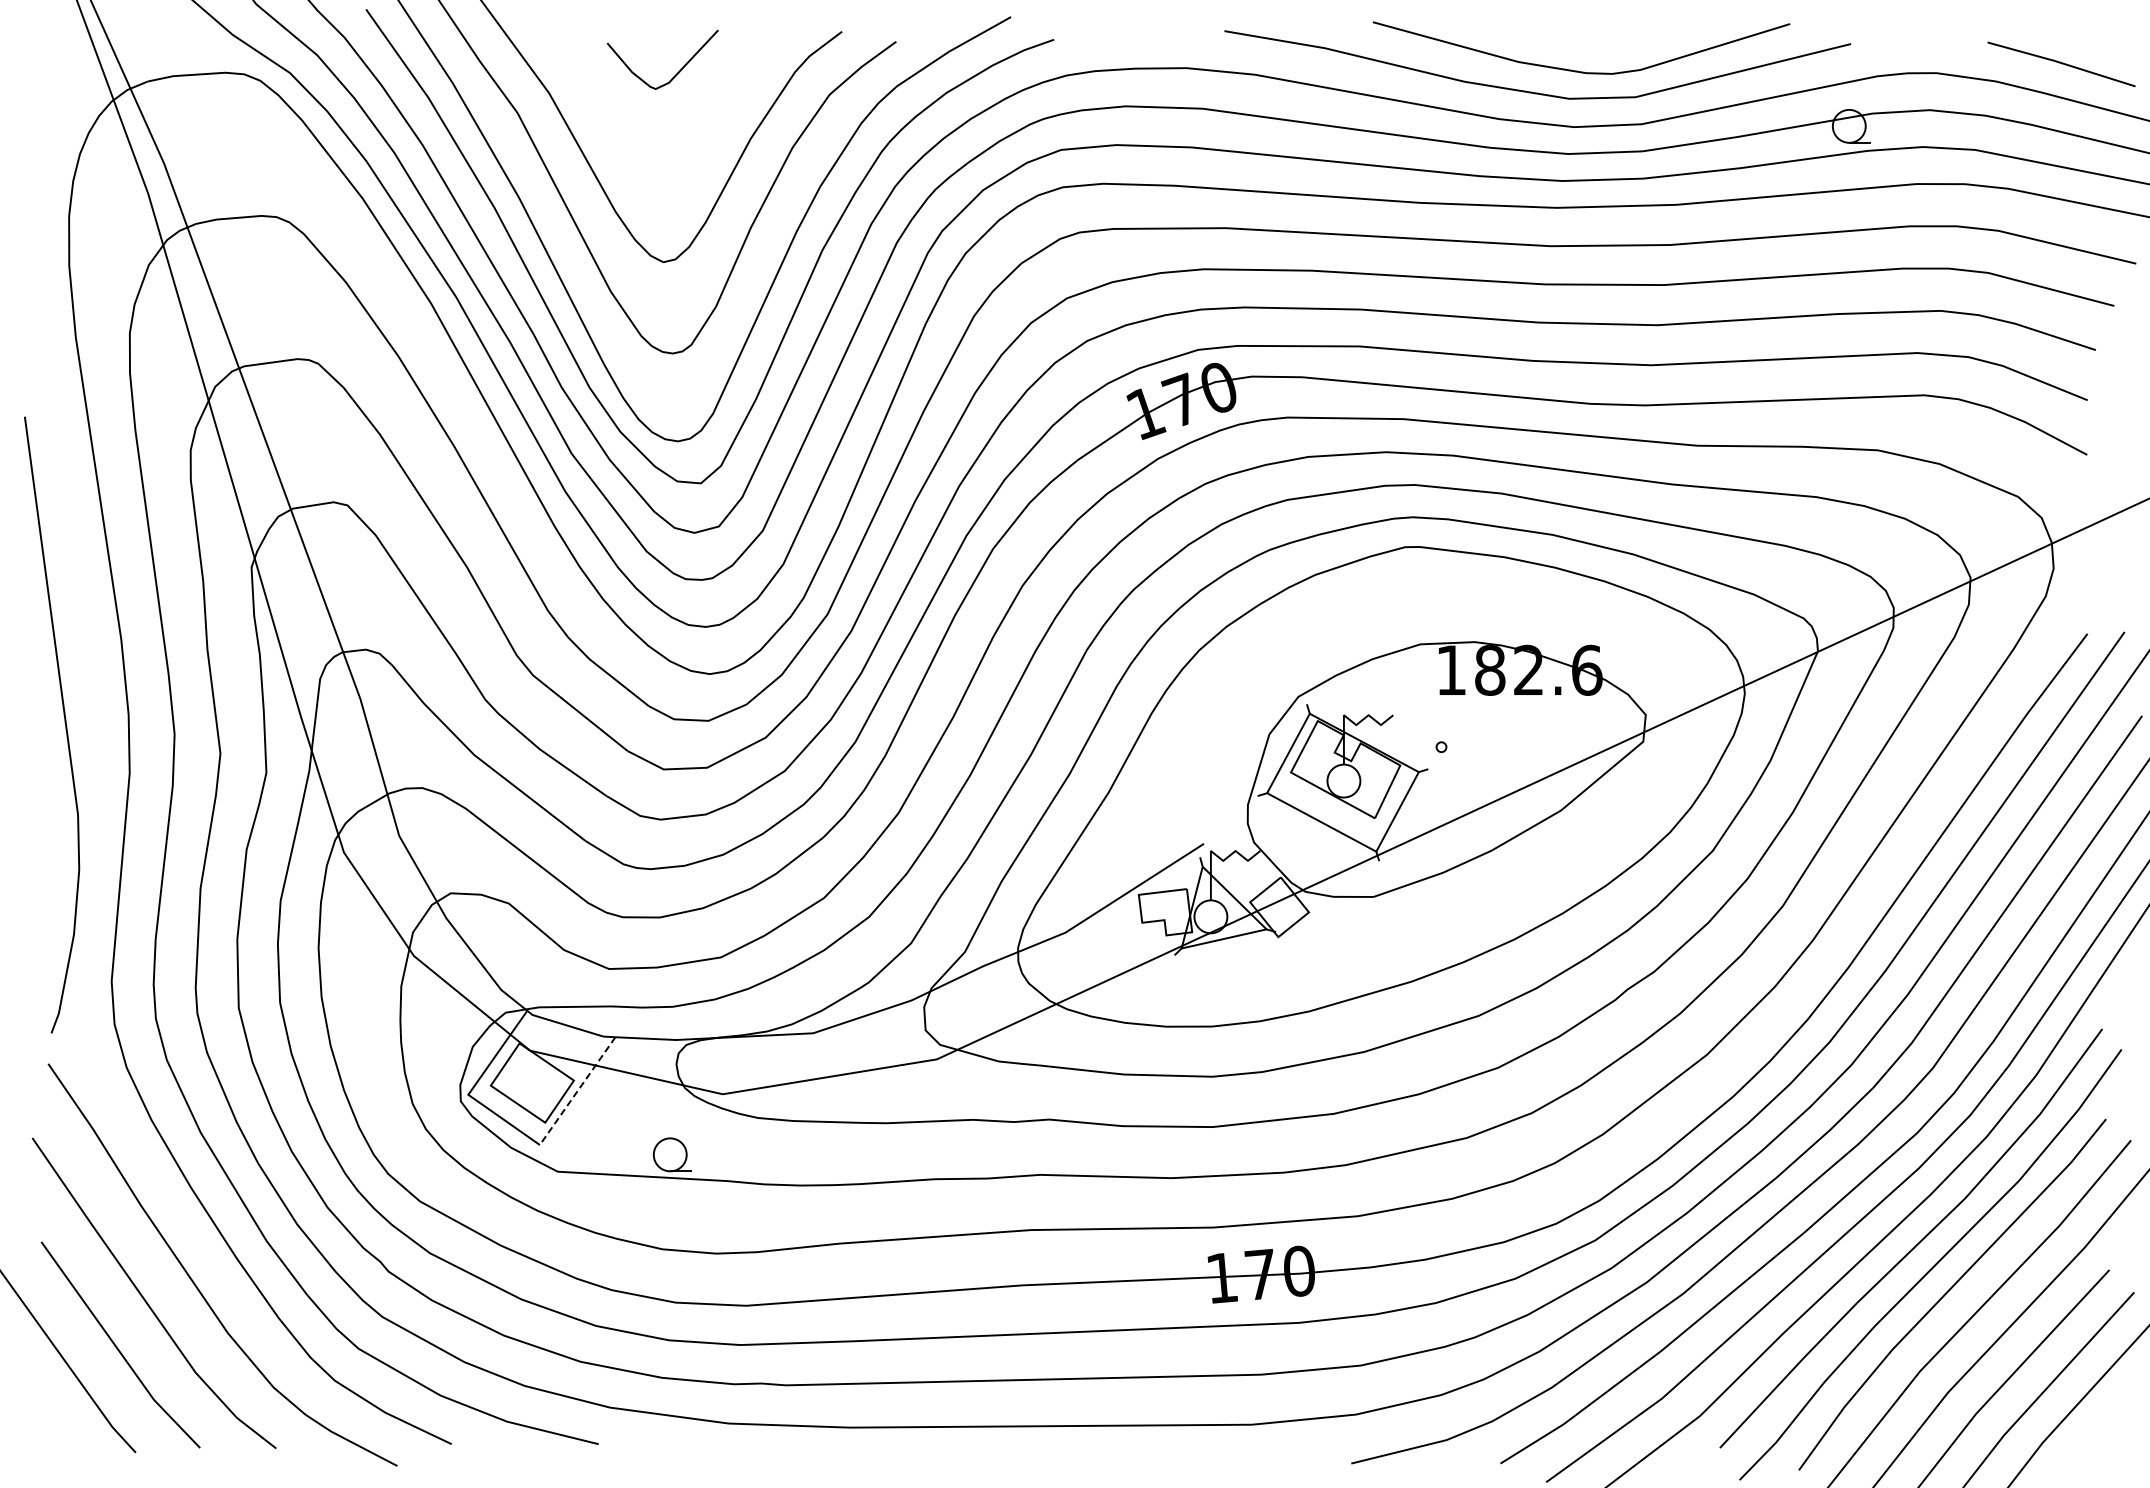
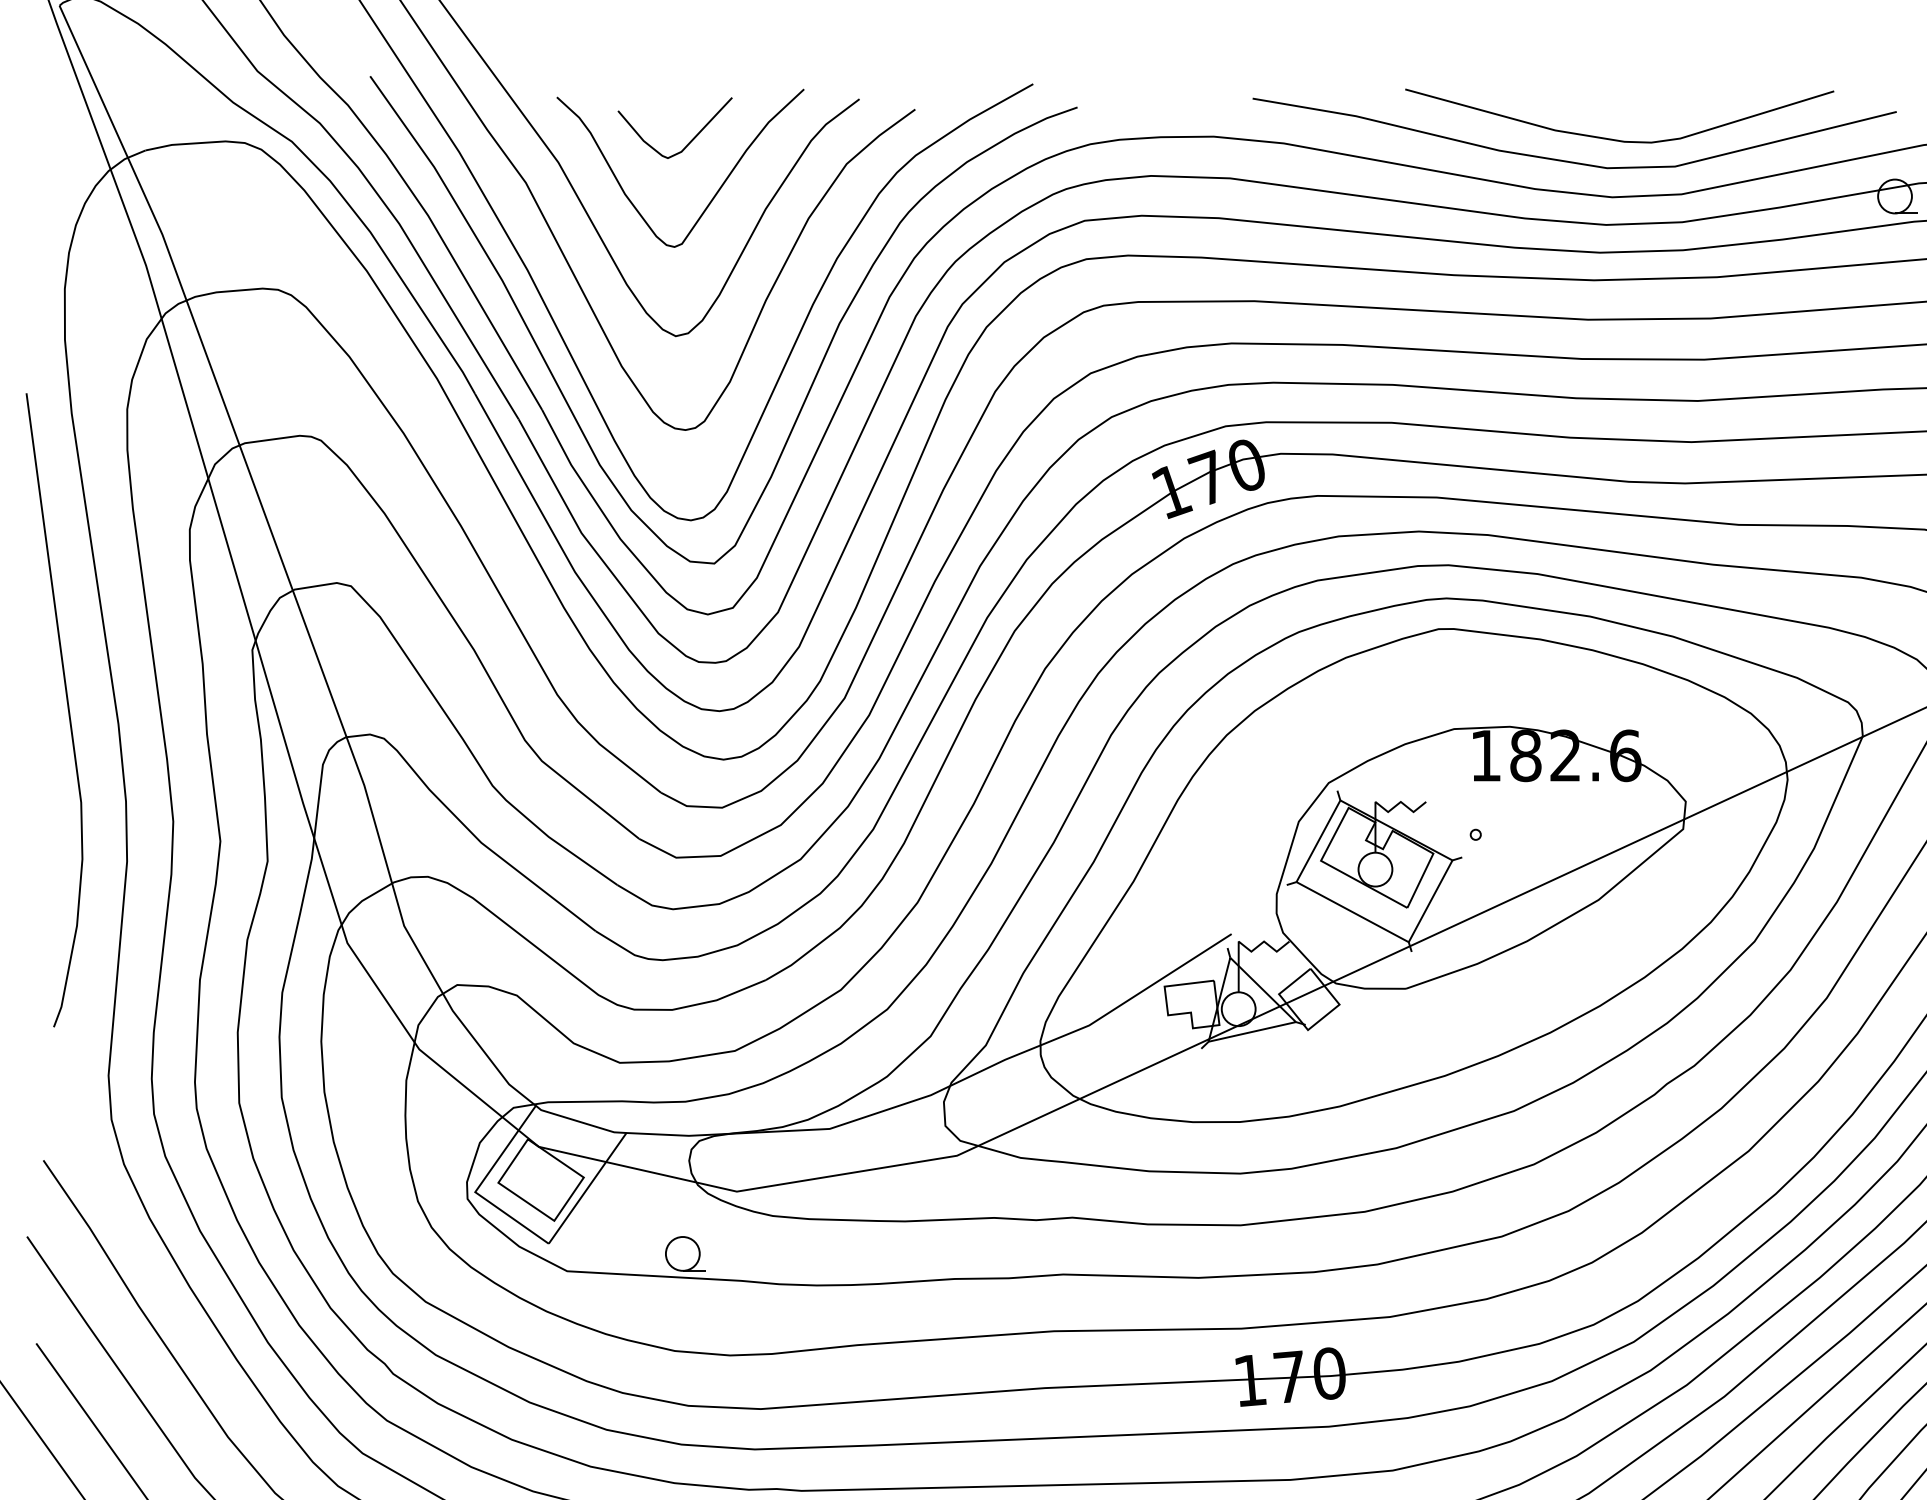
curve: (702, 122) -> (716, 192), added
curve: (64, 722) -> (67, 707), moved
line: (577, 1091) -> (587, 1188), dashed -> solid

